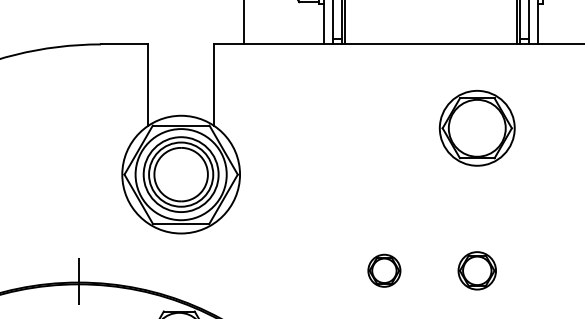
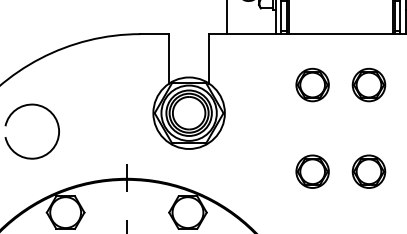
part: (384, 127) -> (312, 84), added
part: (476, 127) -> (368, 84), size x0.71
part: (384, 270) -> (312, 171), size x1.67
part: (476, 270) -> (368, 171), size x1.43

